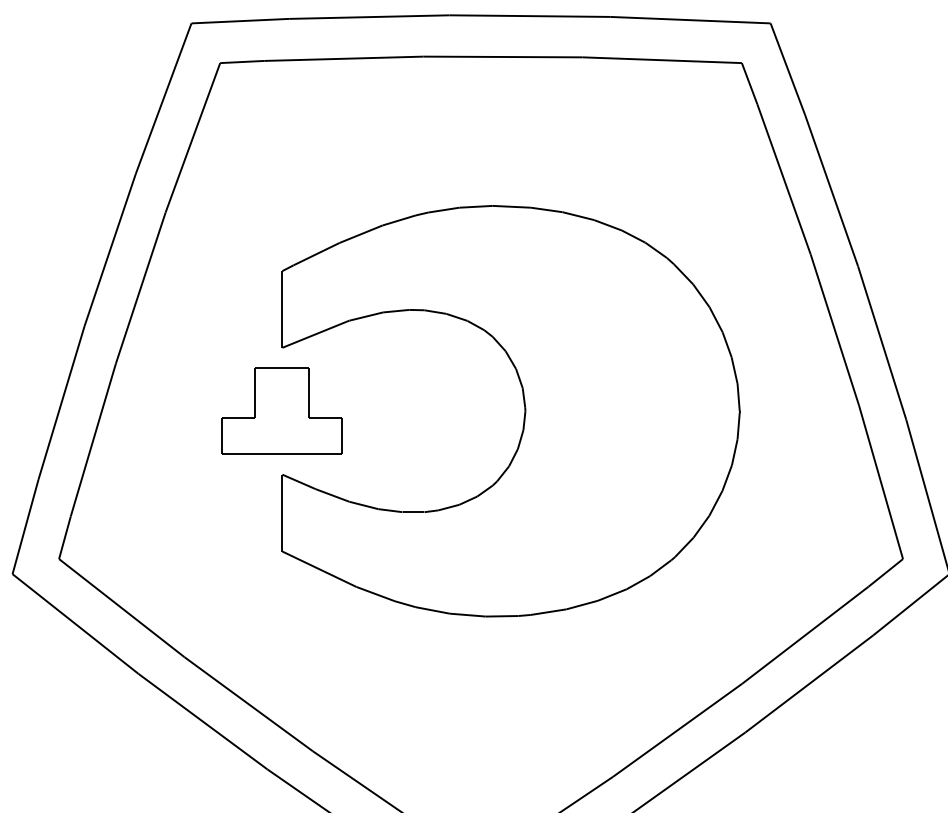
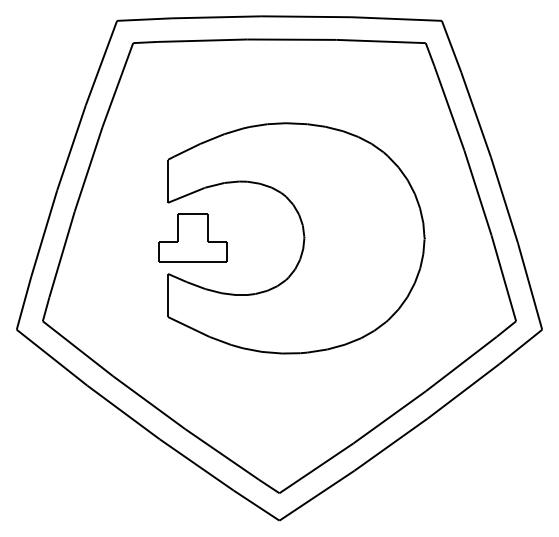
part: (281, 409) -> (192, 237), moved

